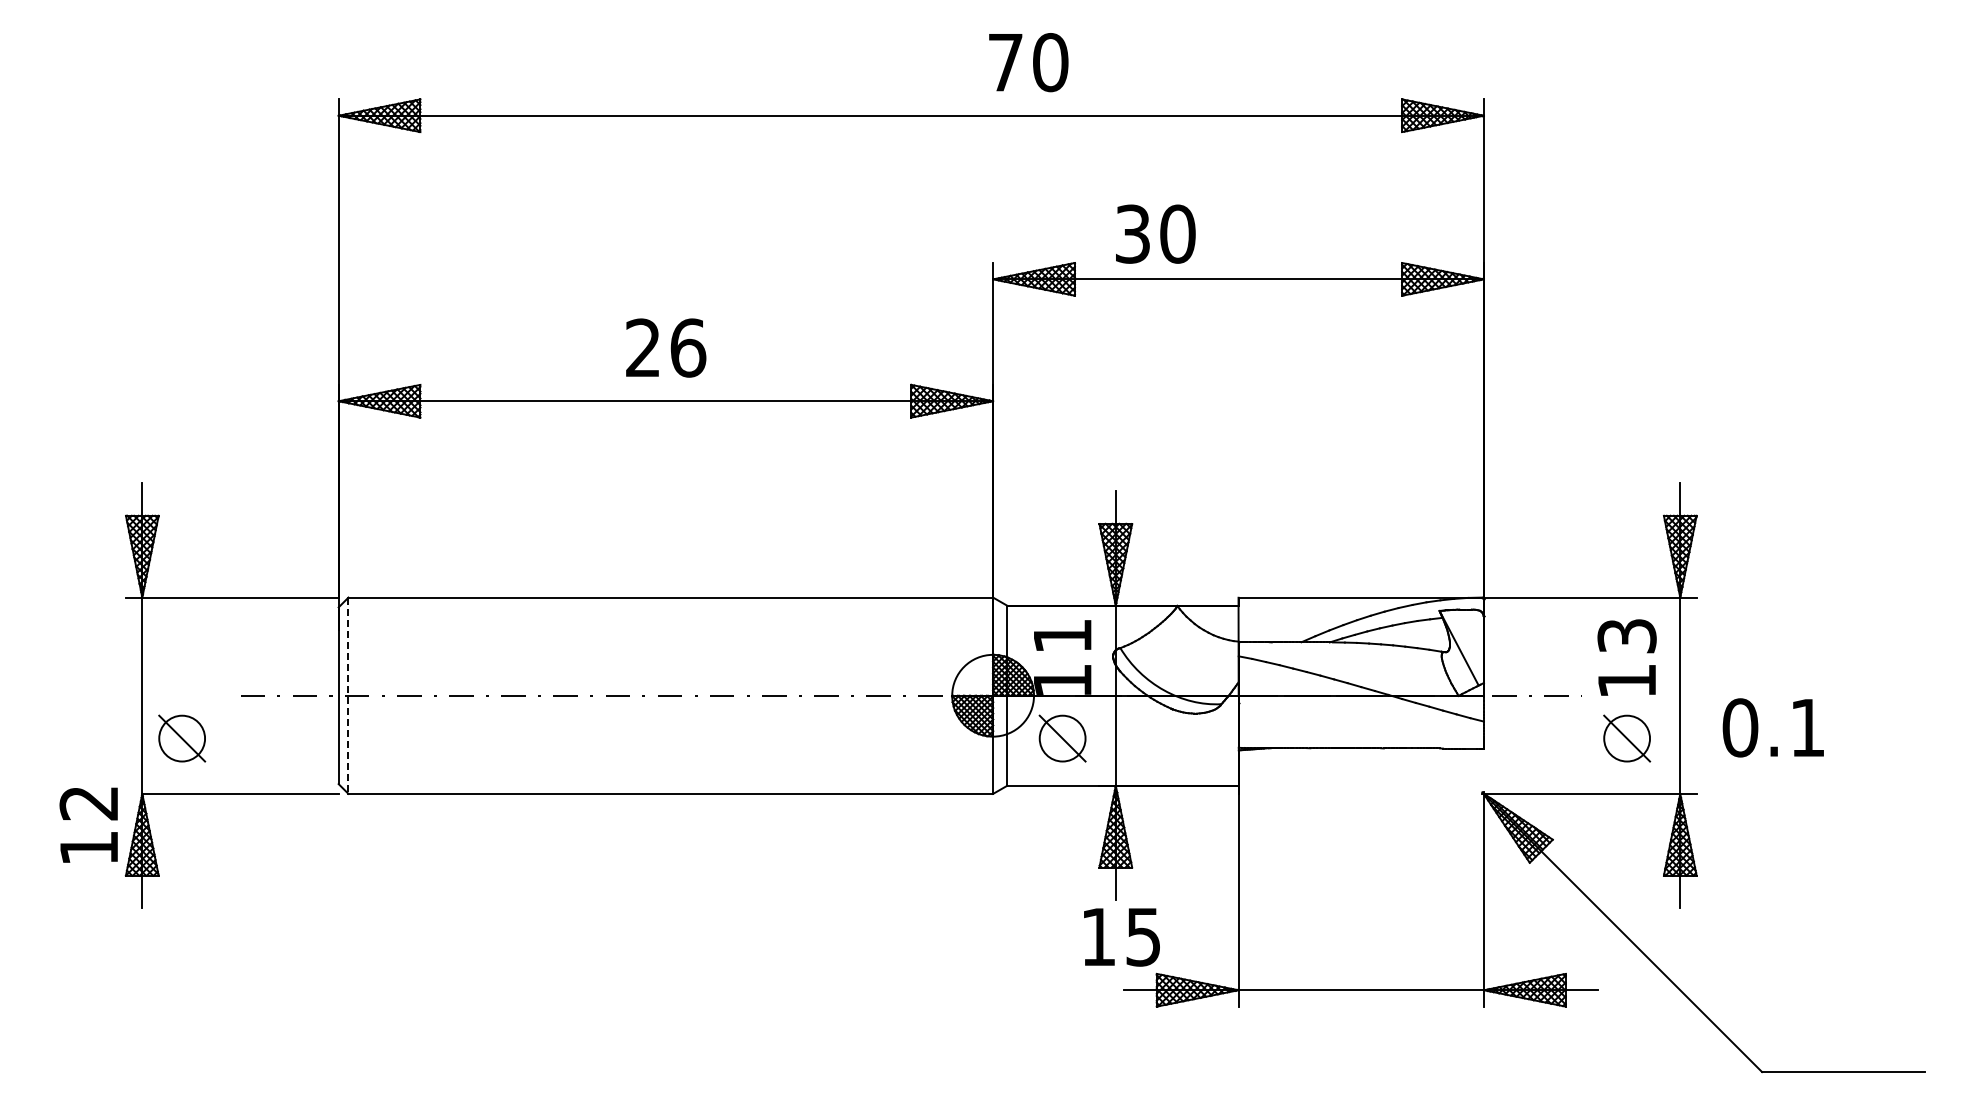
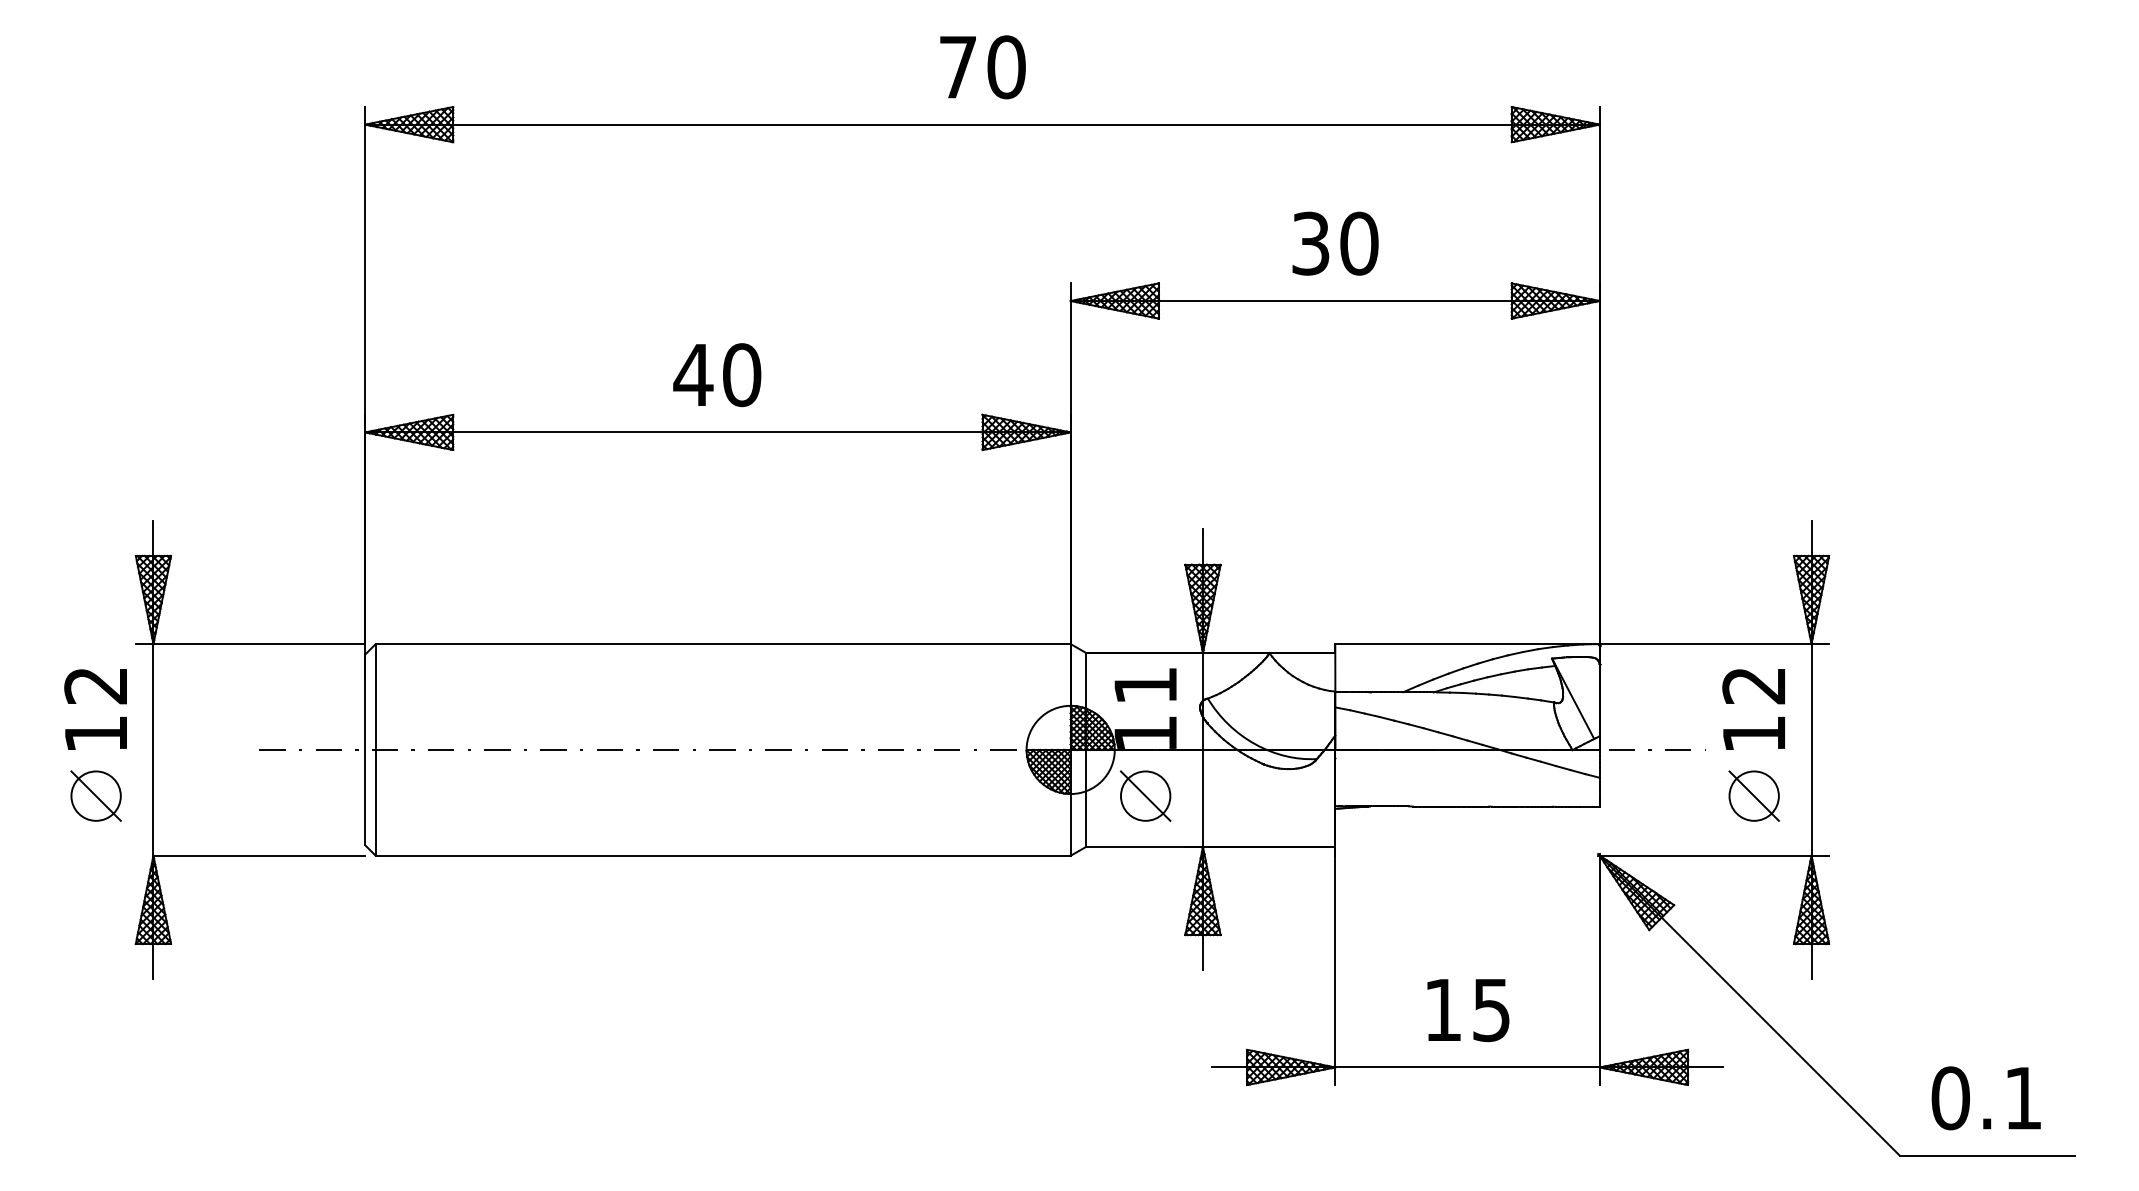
text: (1028, 62) -> (982, 67), moved
text: (1155, 233) -> (1335, 242), moved
text: (665, 347) -> (717, 374), 26 -> 40
text: (1626, 636) -> (1753, 686), 13 -> 12
line: (348, 696) -> (375, 750), dashed -> solid
text: (1772, 727) -> (1985, 1097), moved
part: (182, 738) -> (96, 796), moved
text: (88, 824) -> (95, 708), moved
text: (1121, 937) -> (1467, 1010), moved

